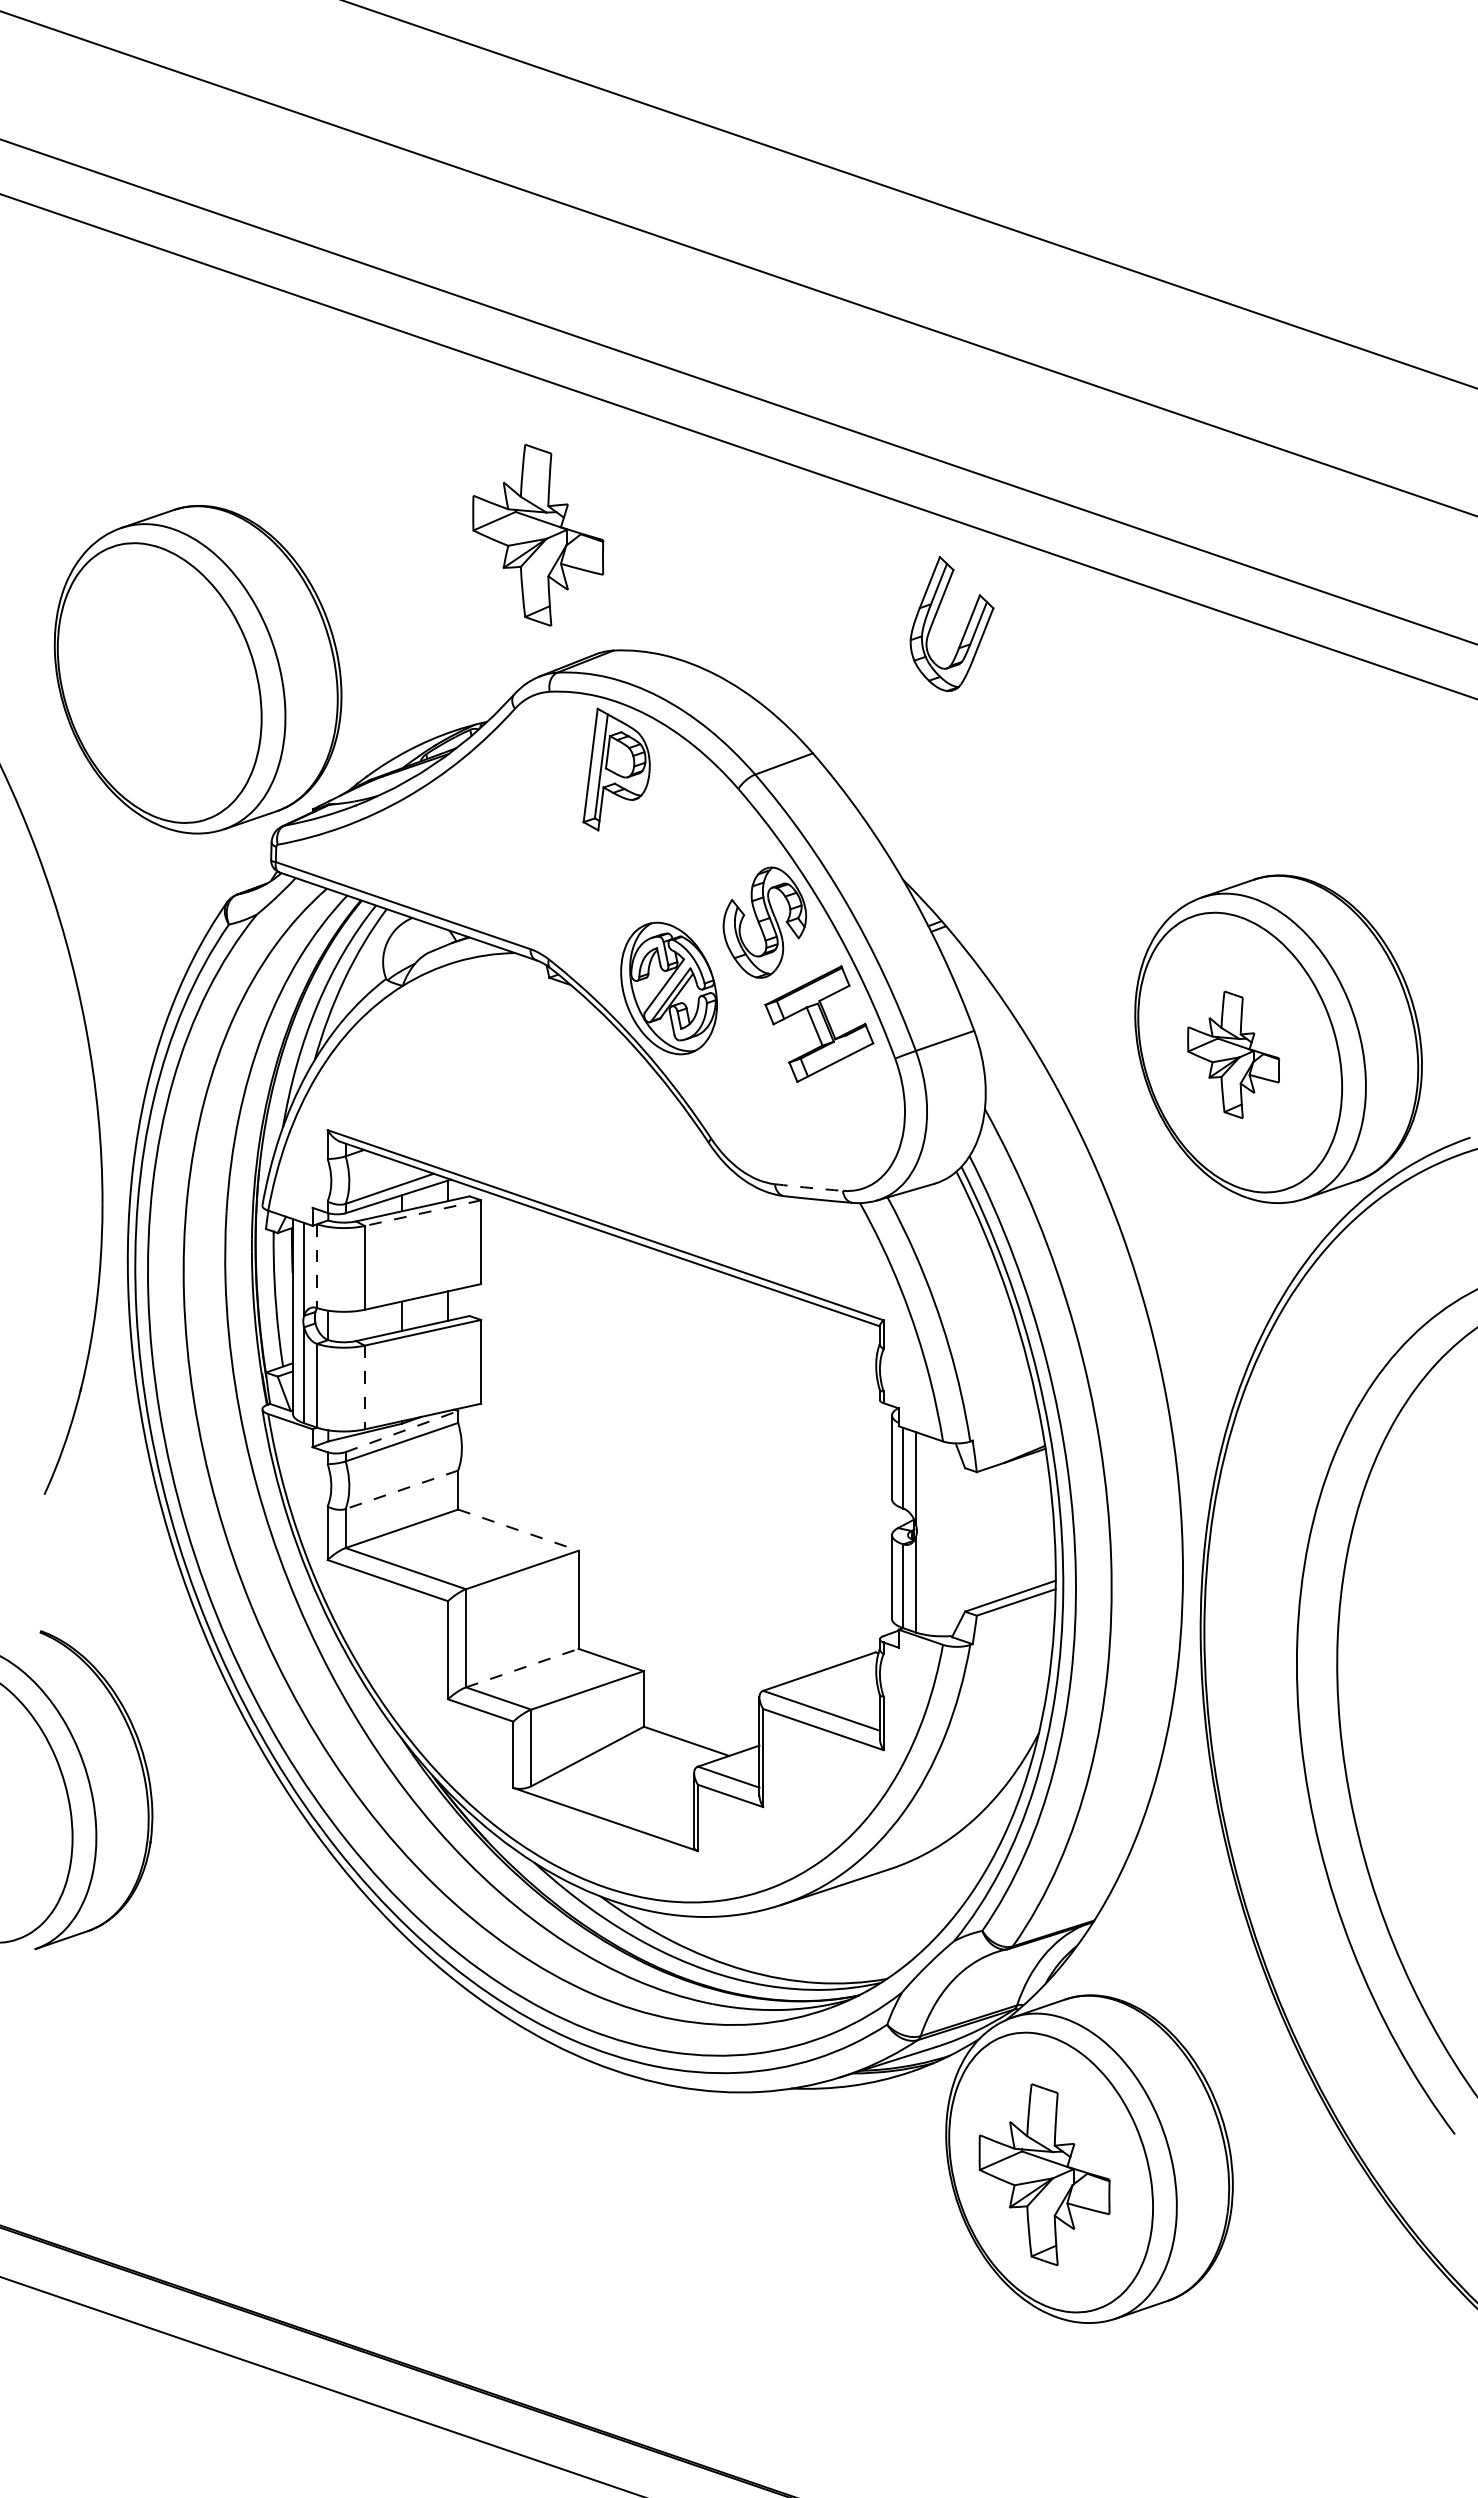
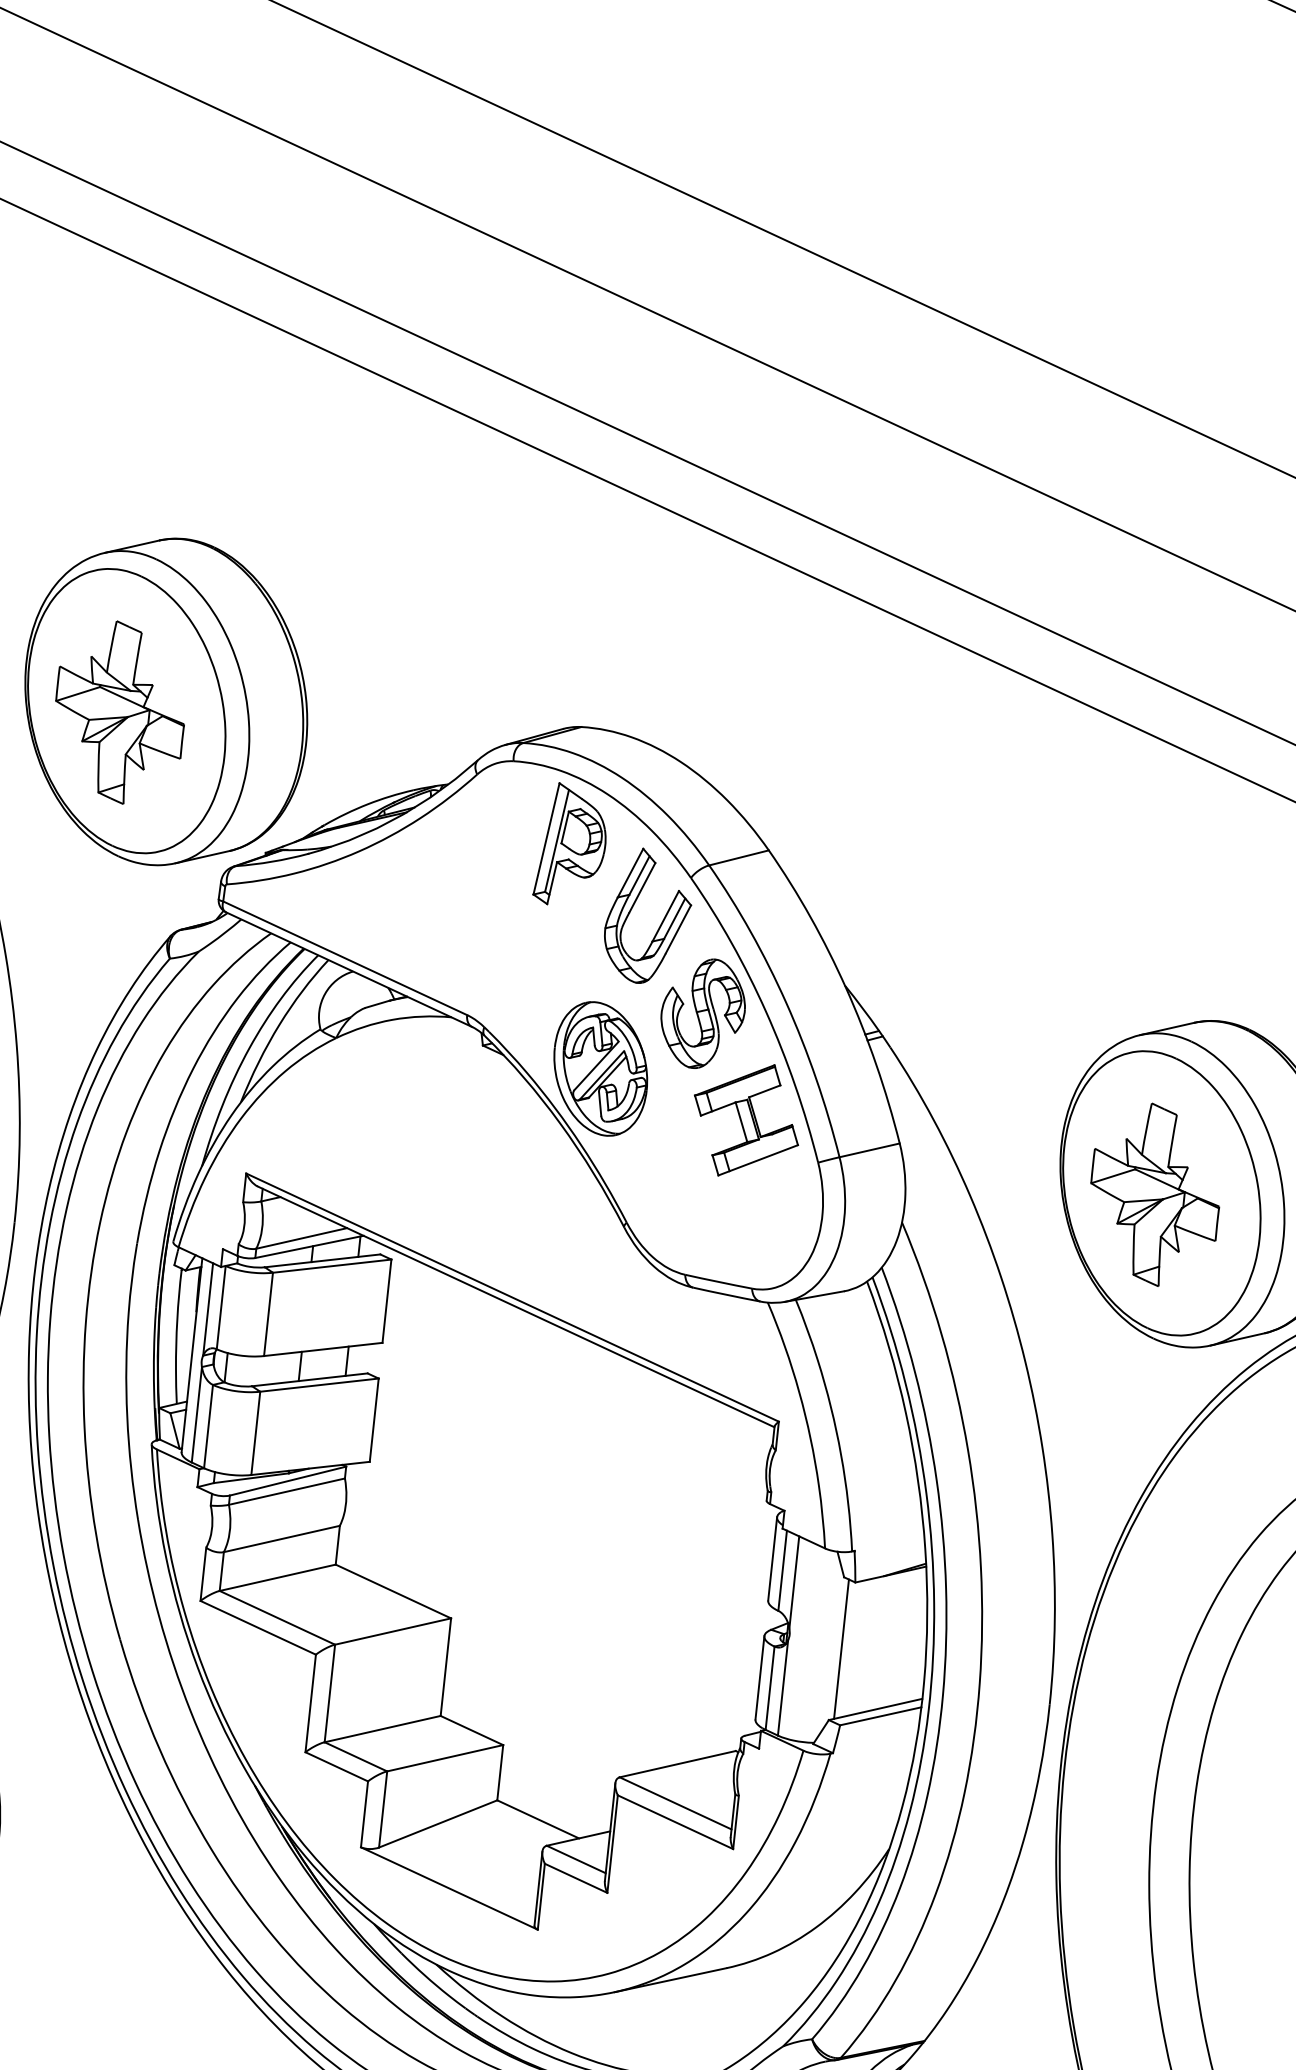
part: (538, 535) -> (120, 712), moved
part: (965, 628) -> (661, 922), moved
part: (1233, 1054) -> (1155, 1194), size x1.43
arc: (808, 1187) -> (718, 1281), dashed -> solid
line: (422, 1213) -> (331, 1266), dashed -> solid
line: (317, 1266) -> (221, 1308), dashed -> solid
line: (364, 1387) -> (255, 1433), dashed -> solid
line: (401, 1431) -> (287, 1480), dashed -> solid
line: (401, 1489) -> (281, 1538), dashed -> solid
line: (518, 1530) -> (393, 1591), dashed -> solid
line: (970, 1539) -> (841, 1648), added
line: (522, 1667) -> (382, 1728), dashed -> solid

